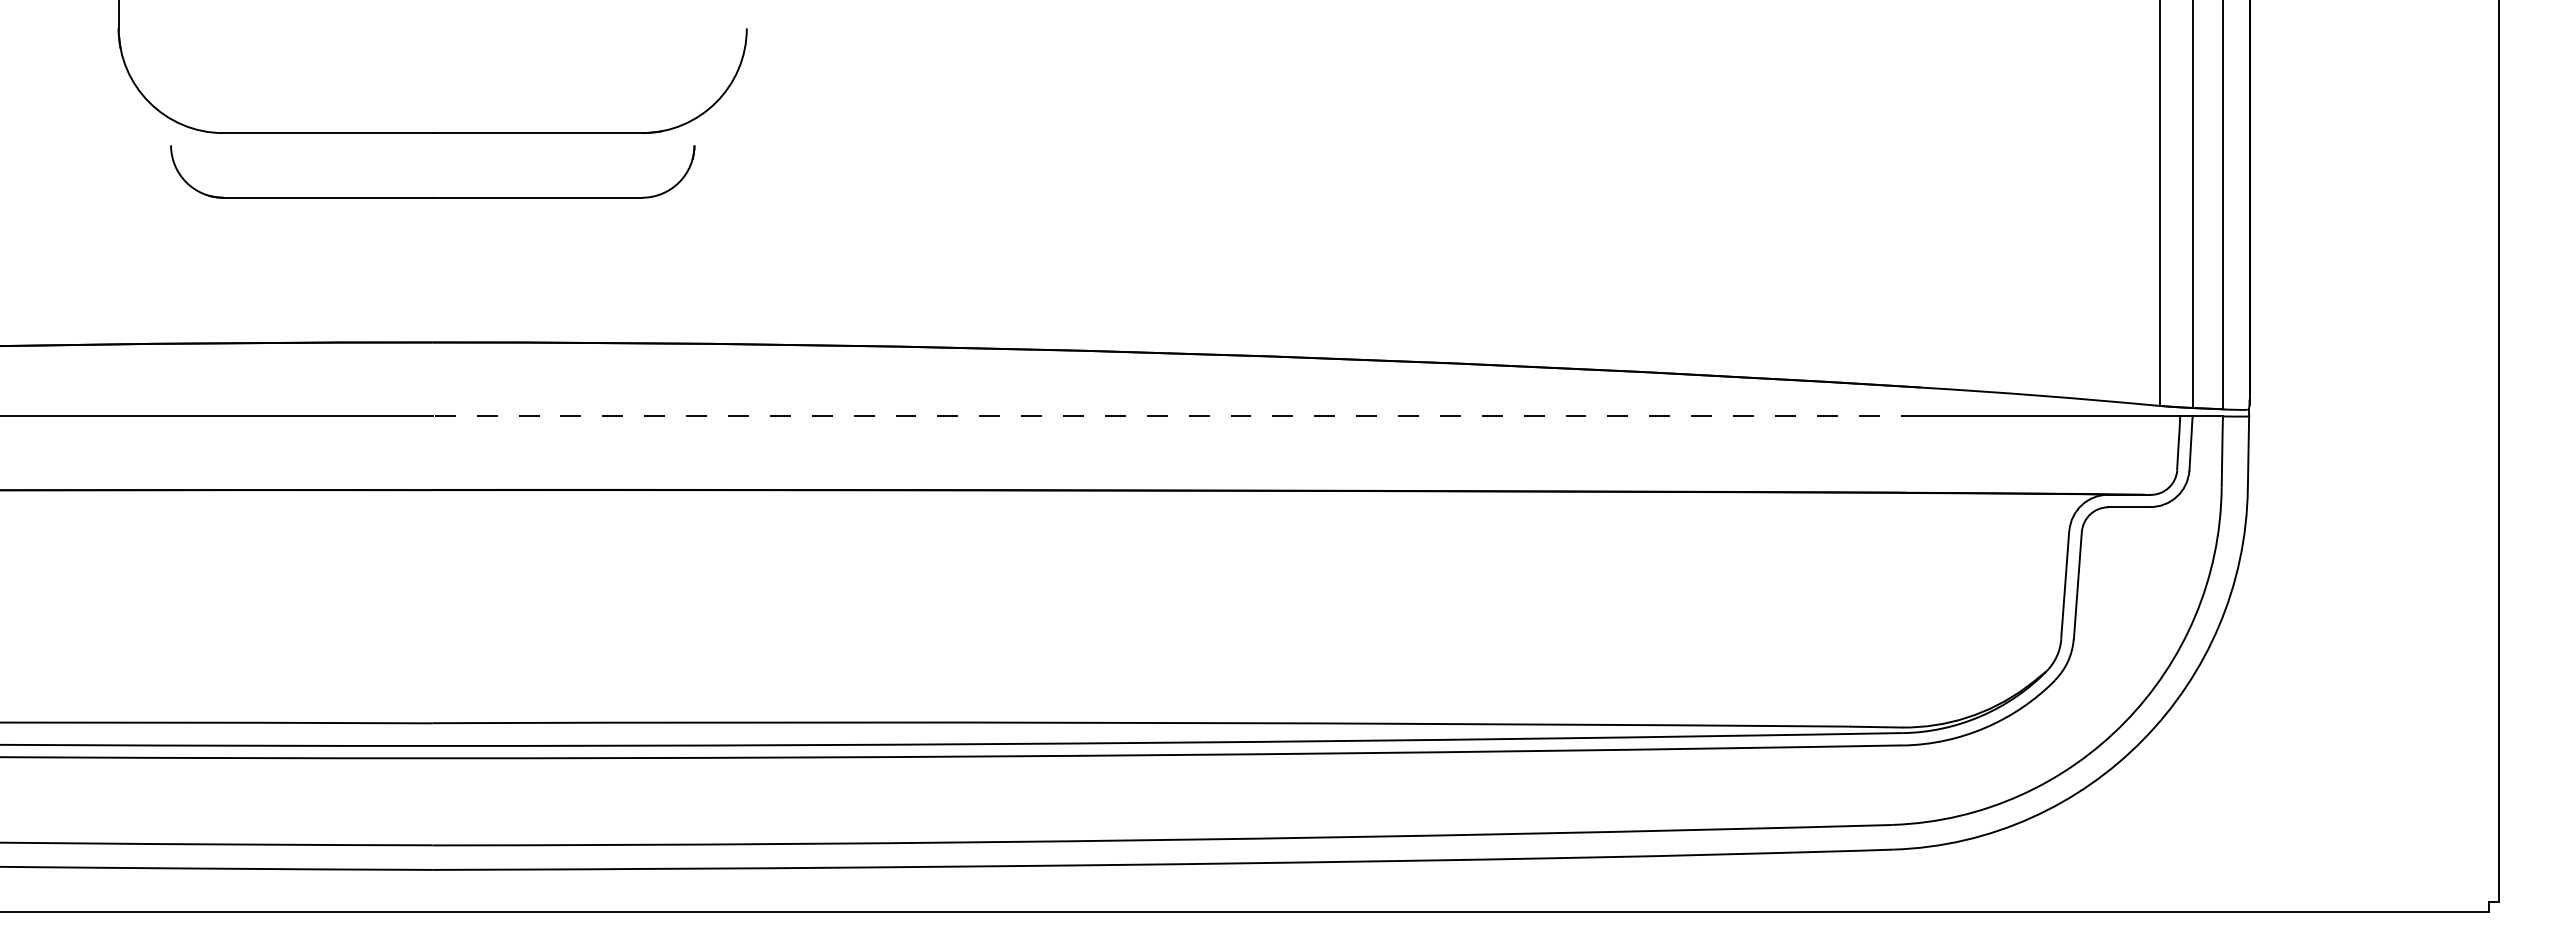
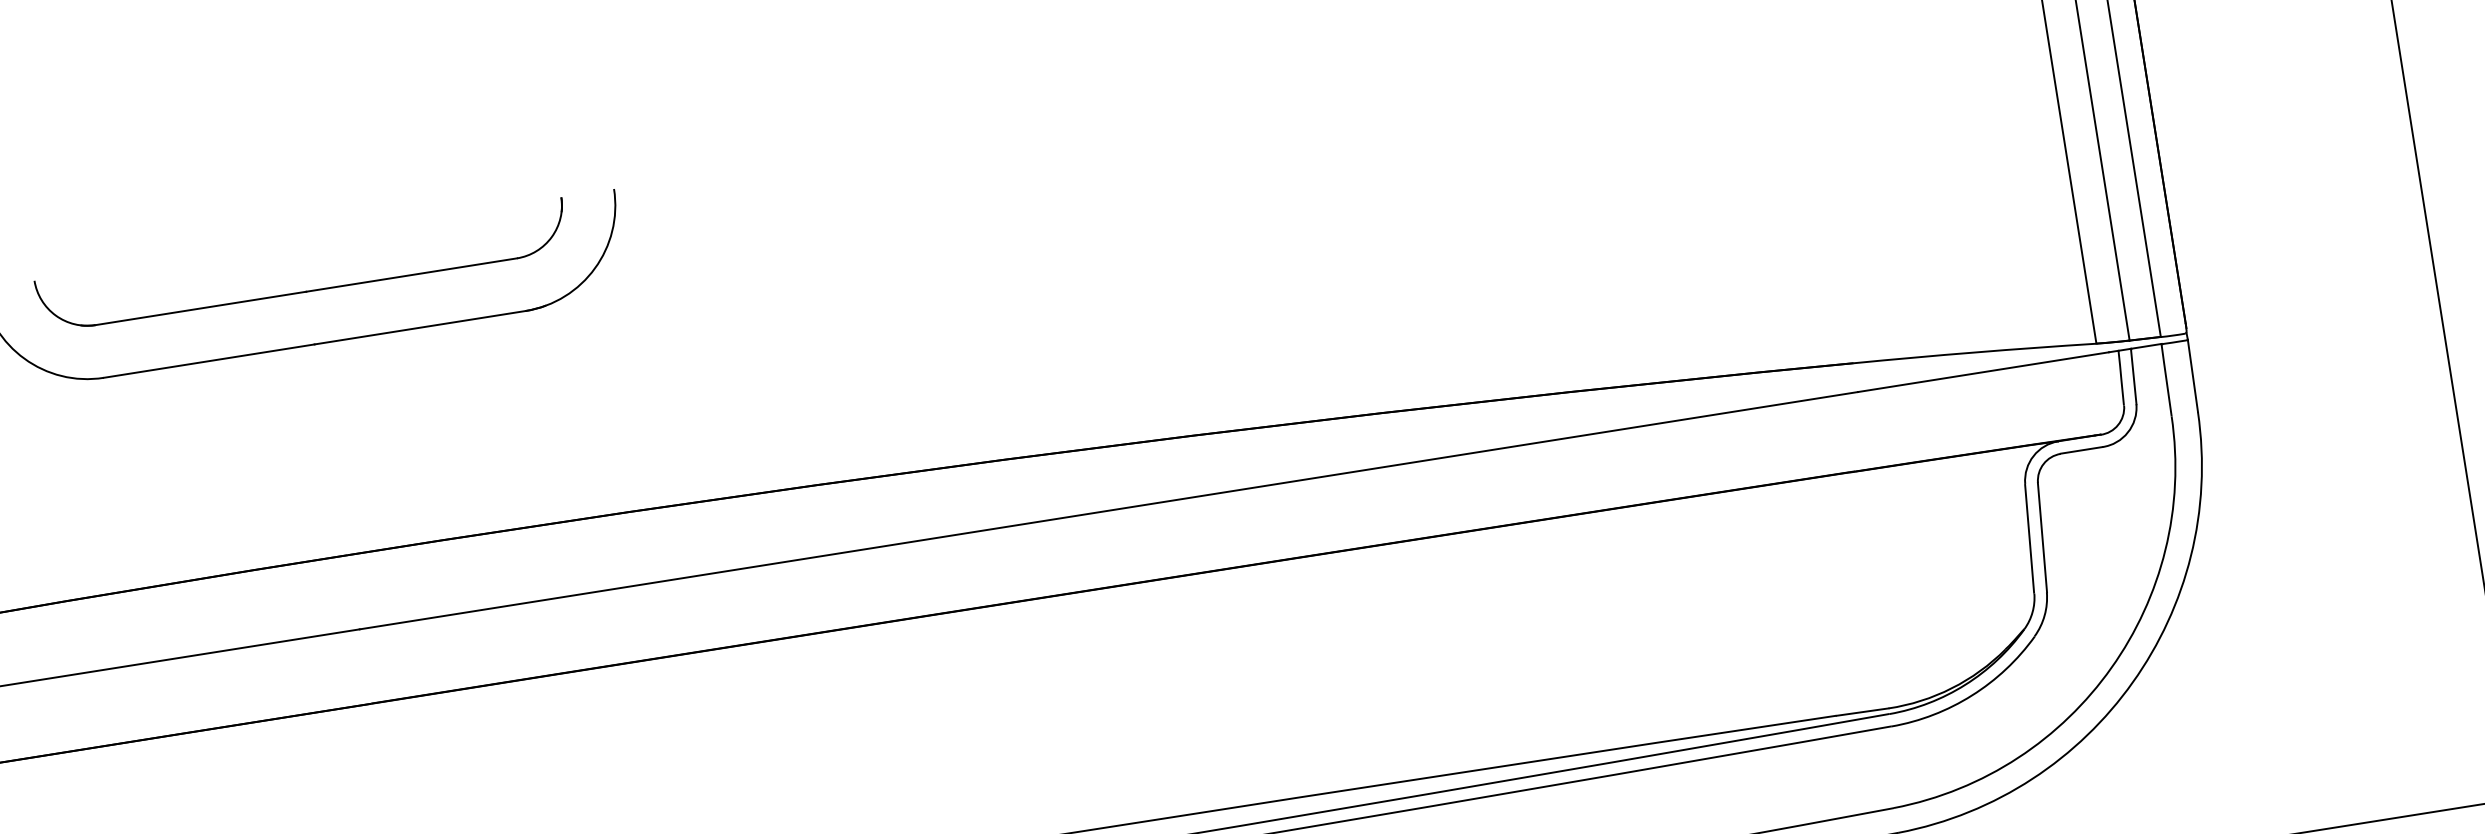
part: (432, 197) -> (305, 291), moved
line: (1176, 416) -> (1108, 511), dashed -> solid

